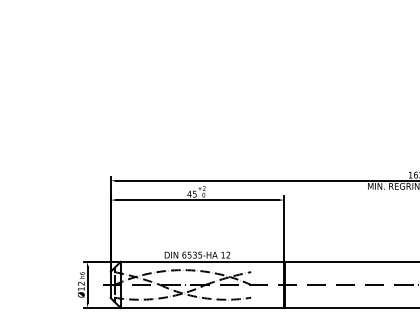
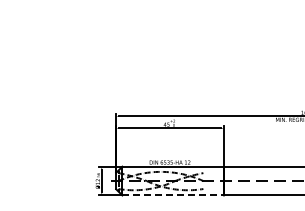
line: (203, 308) -> (173, 195), solid -> dashed

